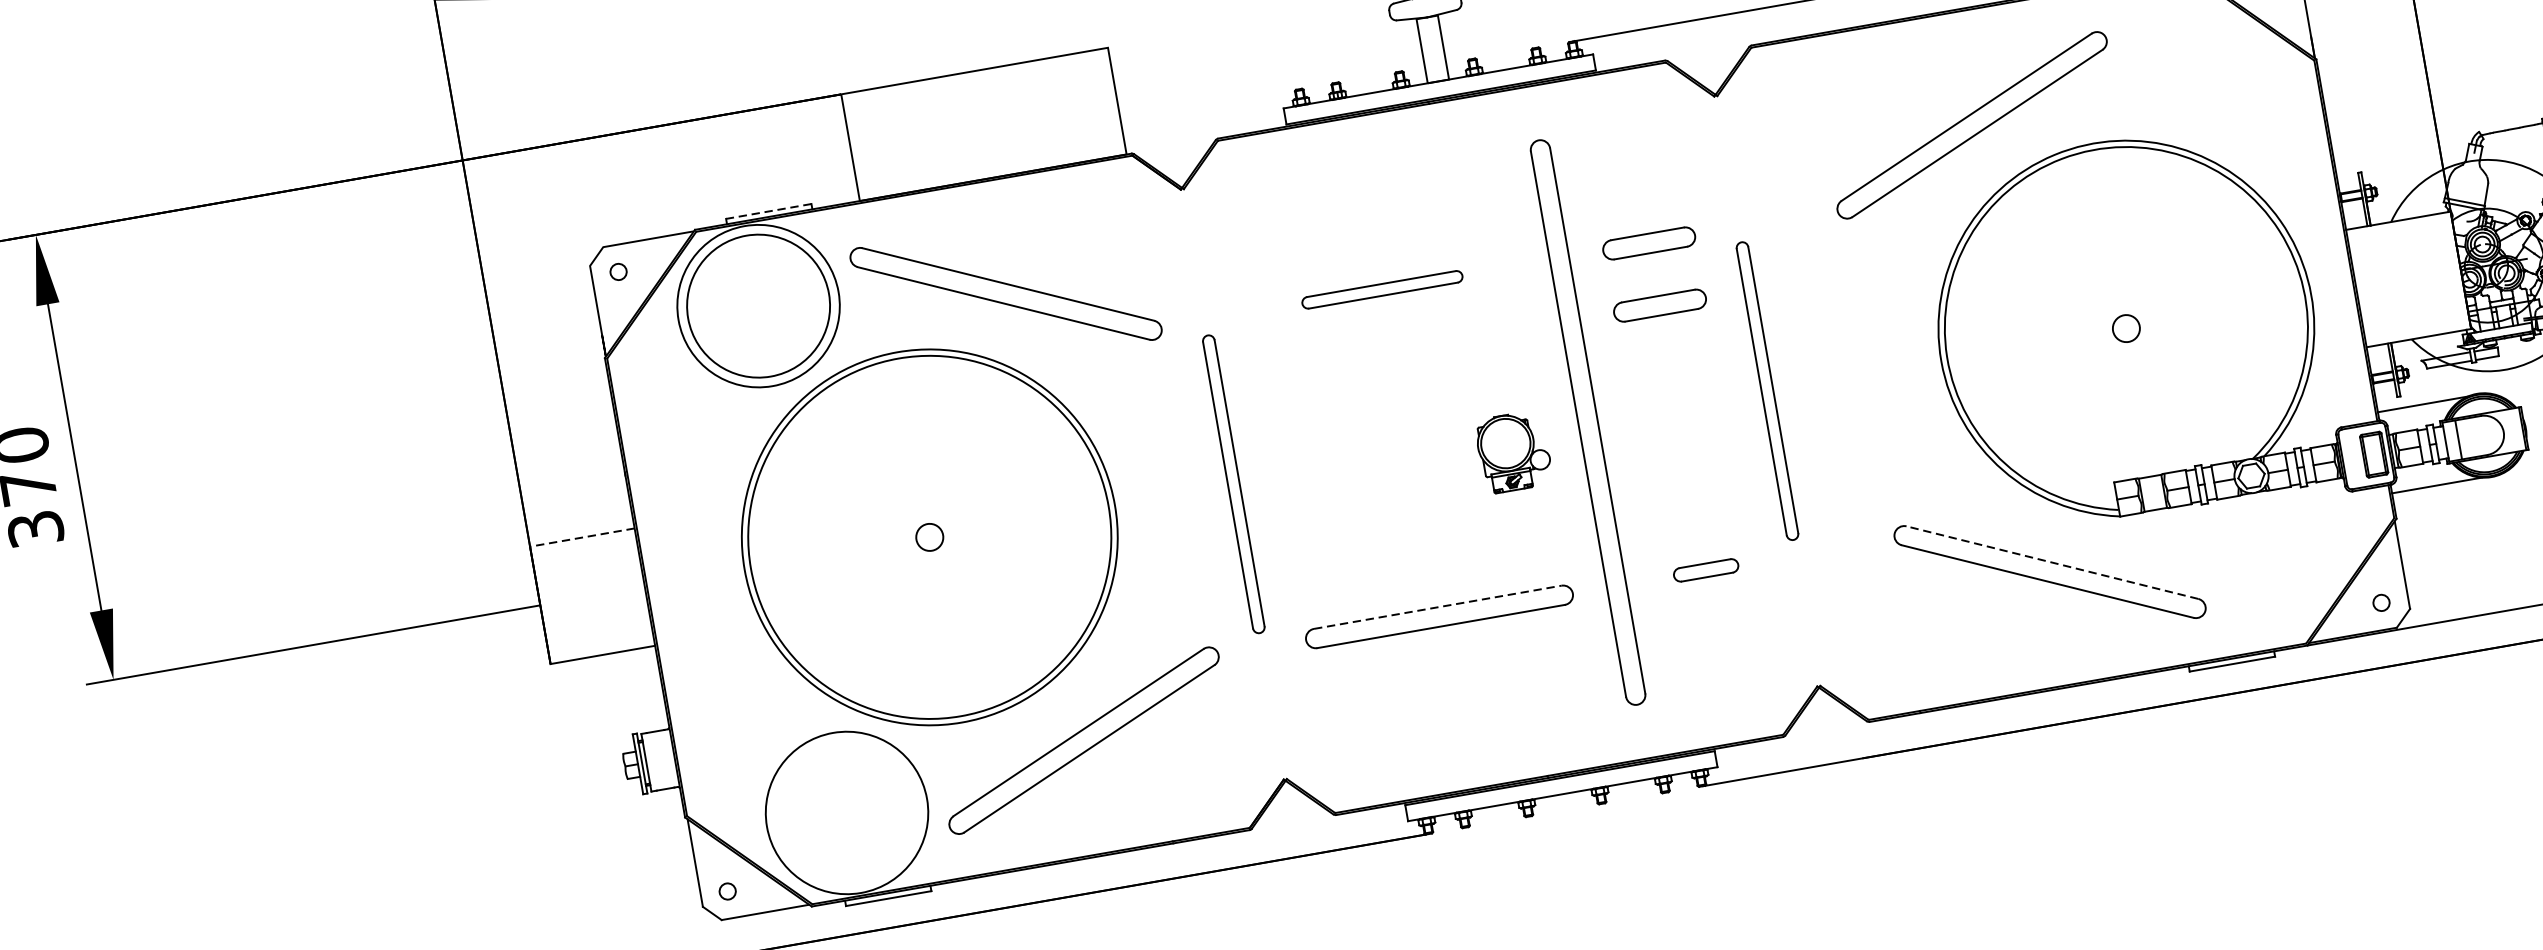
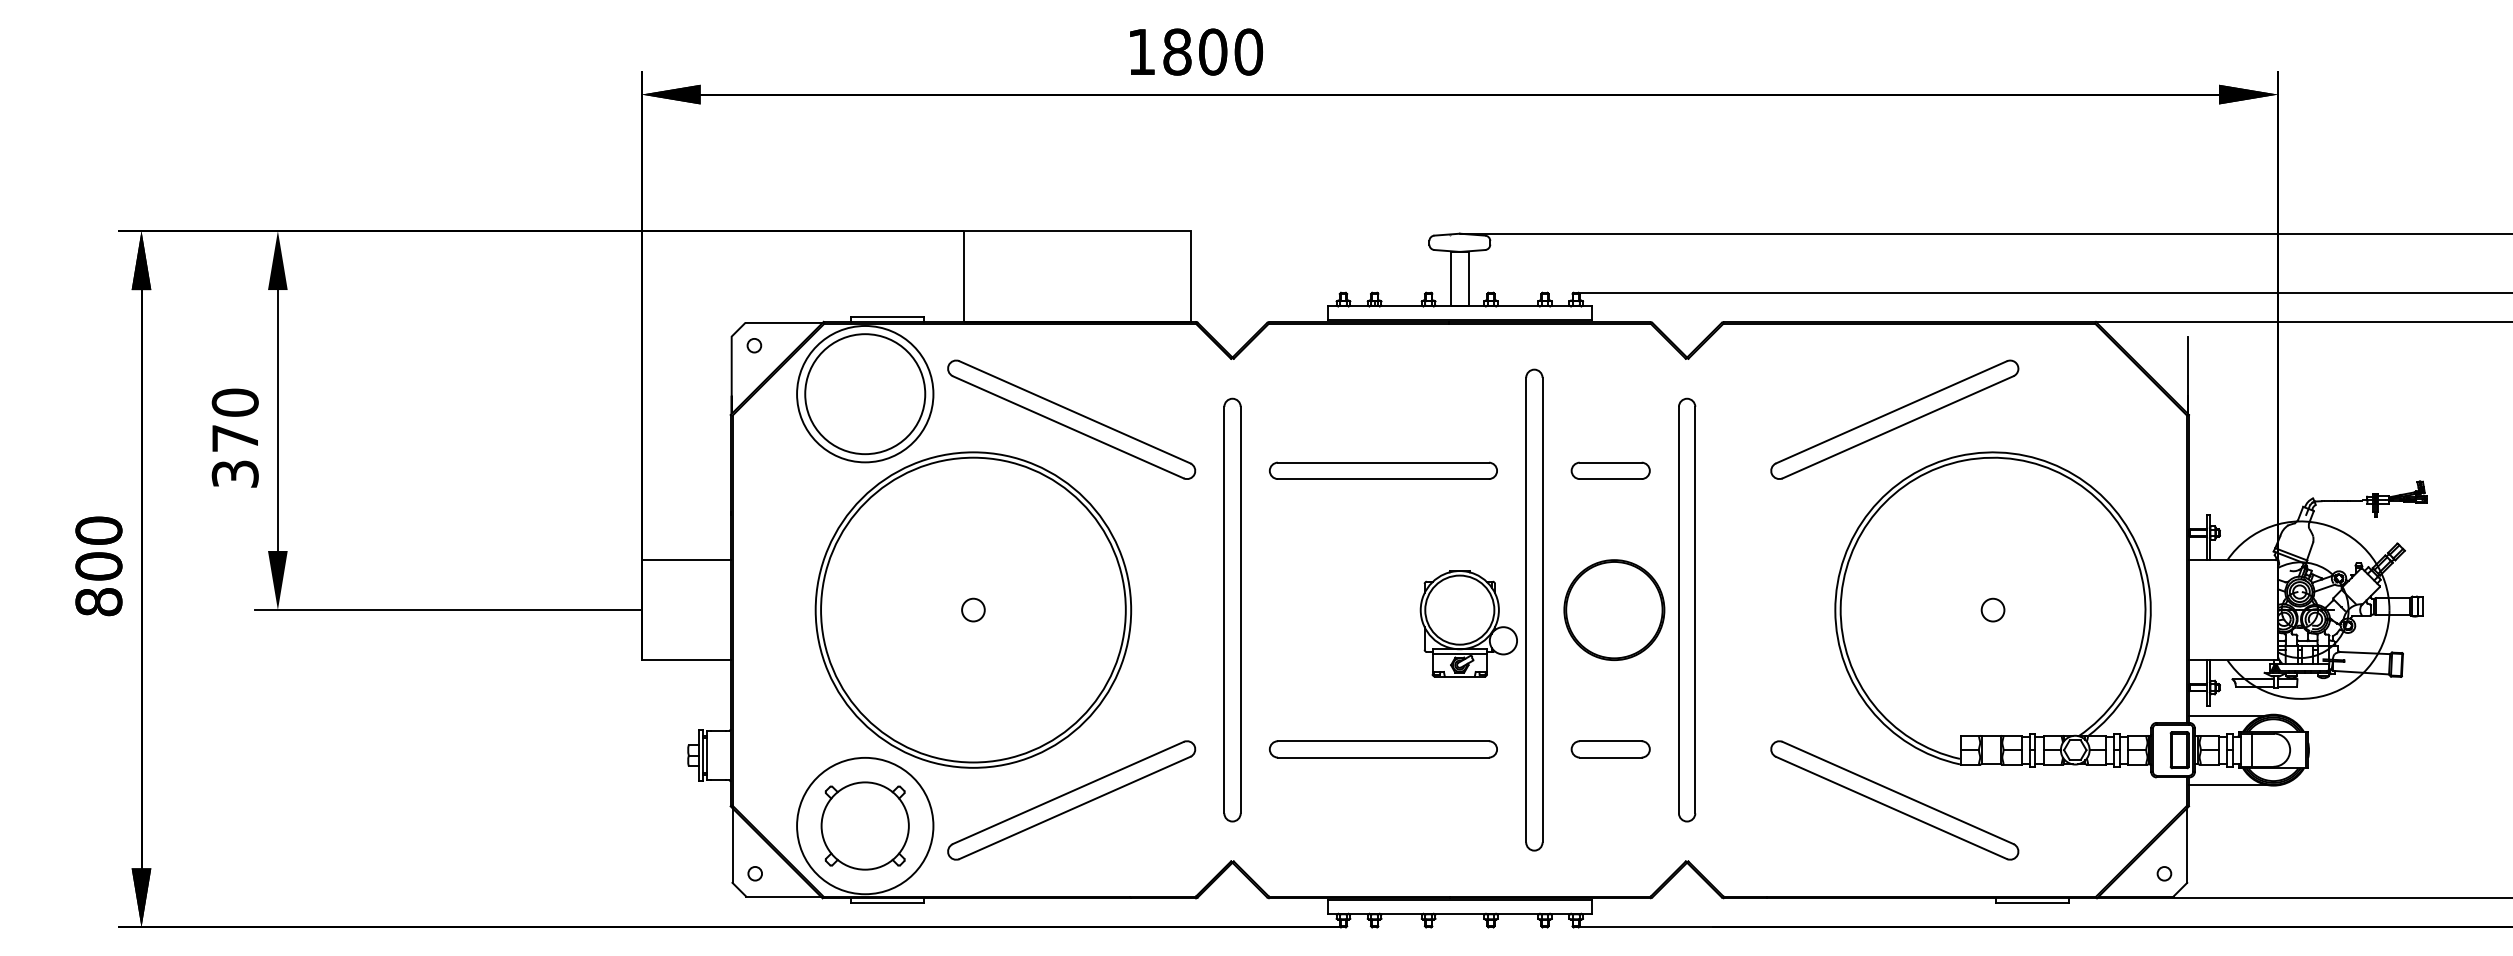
line: (767, 211) -> (886, 317), dashed -> solid
part: (1382, 289) -> (1383, 470), size x1.67
part: (1659, 305) -> (1610, 523), removed
part: (1767, 390) -> (1687, 609), size x1.67
part: (1681, 405) -> (1614, 609), added
part: (1513, 451) -> (1468, 623), size x1.67
part: (1233, 483) -> (1232, 609), size x1.67
line: (582, 537) -> (686, 560), dashed -> solid
line: (2051, 562) -> (1897, 792), dashed -> solid
part: (1705, 570) -> (1610, 749), size x1.43
line: (1437, 607) -> (1383, 741), dashed -> solid
part: (846, 812) -> (864, 825), added

